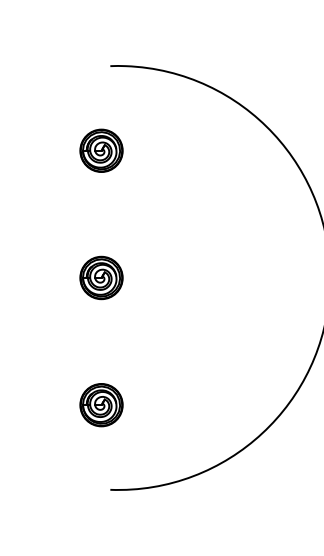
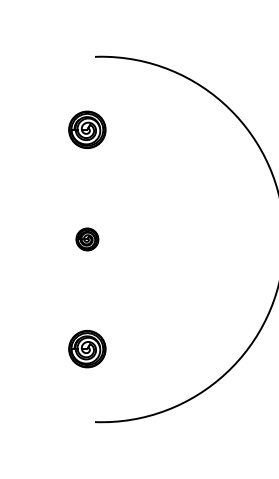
part: (101, 278) -> (87, 239), size x0.6

